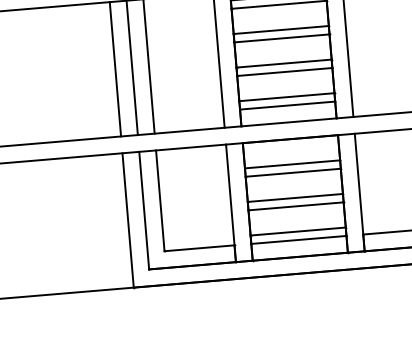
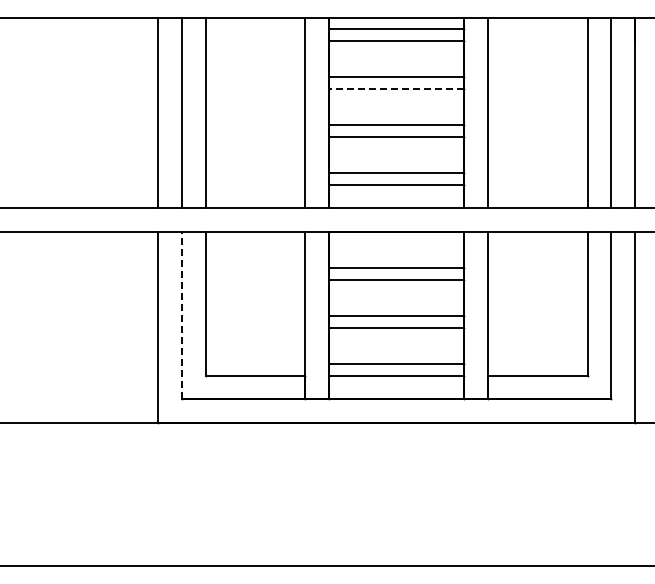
line: (281, 38) -> (396, 89), solid -> dashed
line: (143, 210) -> (181, 315), solid -> dashed

